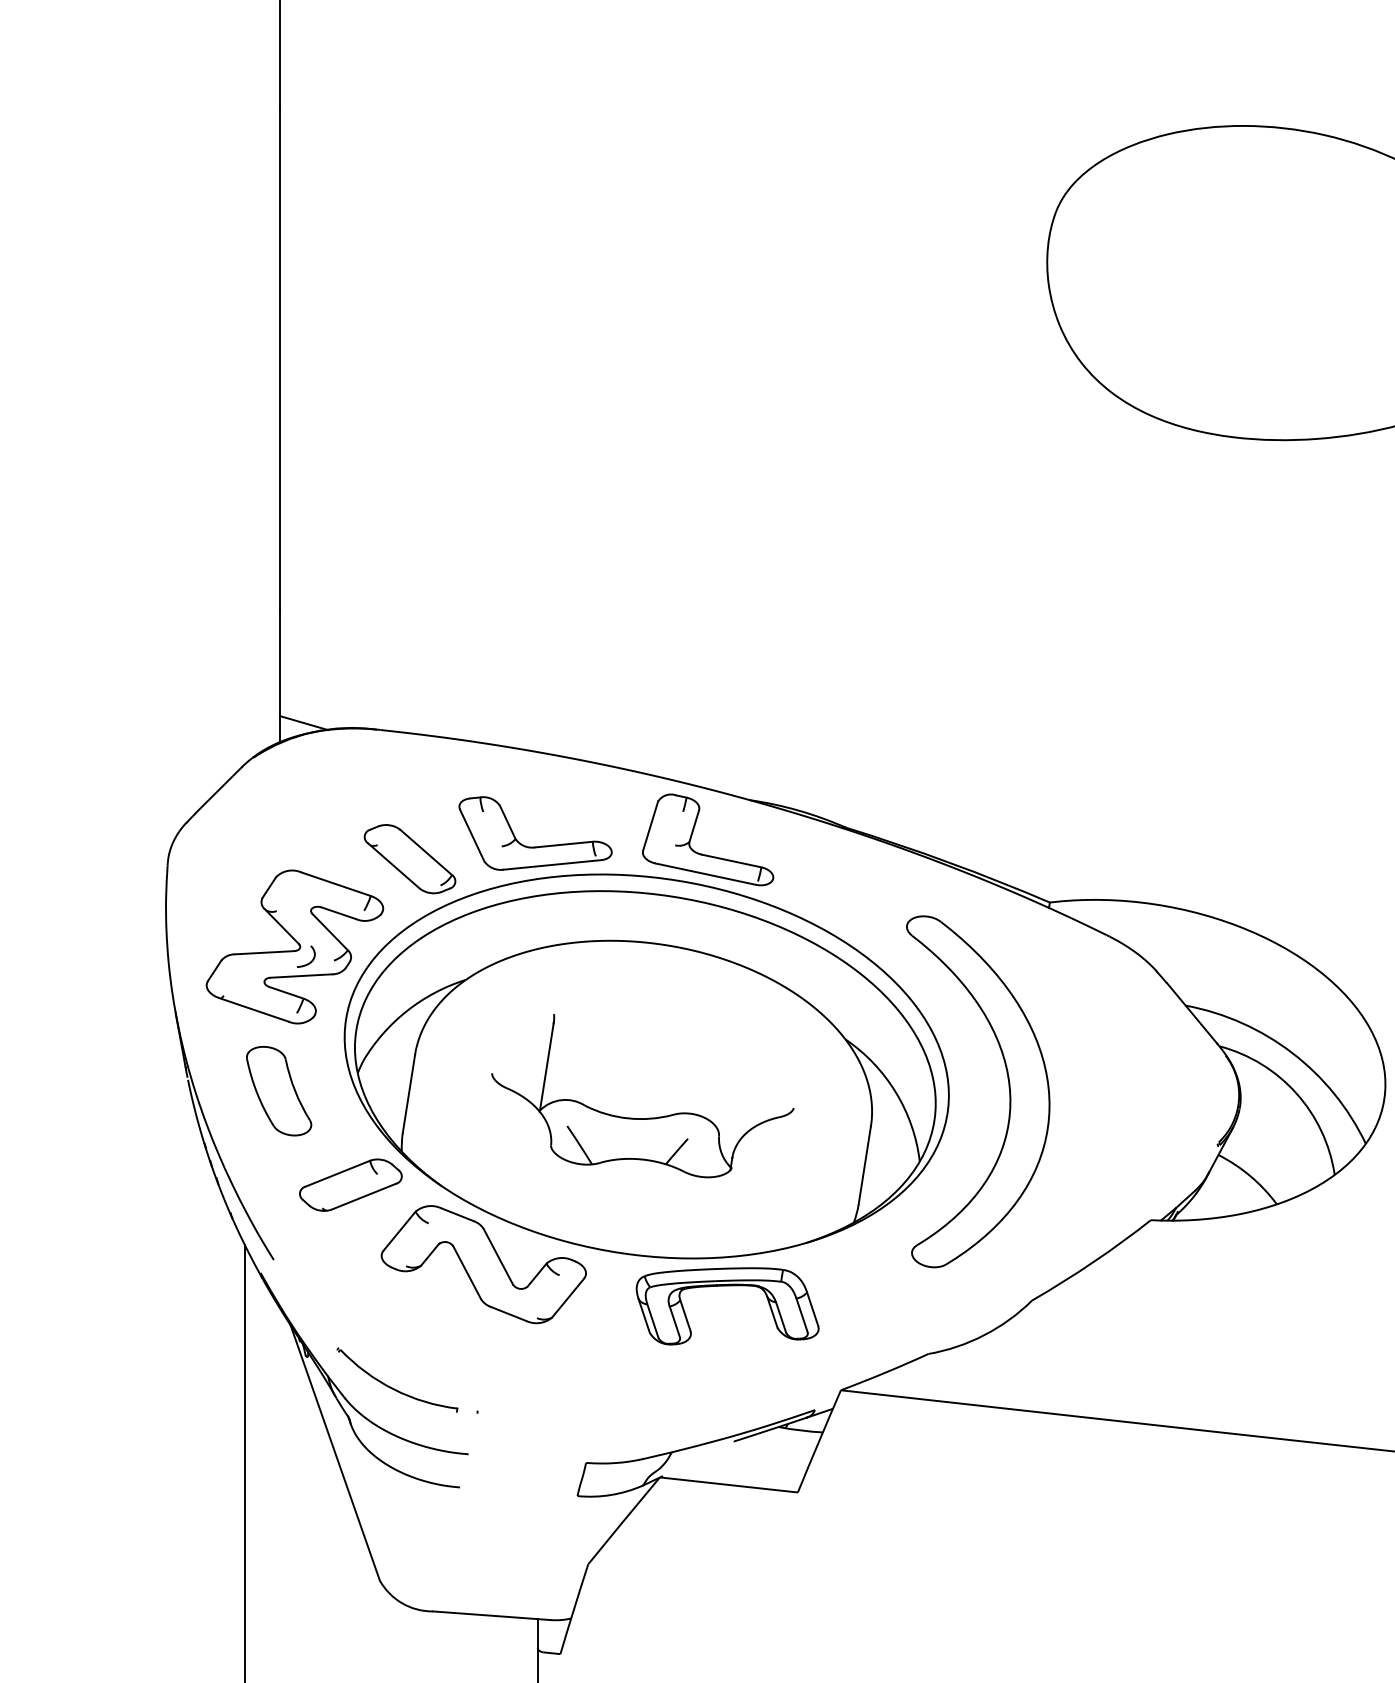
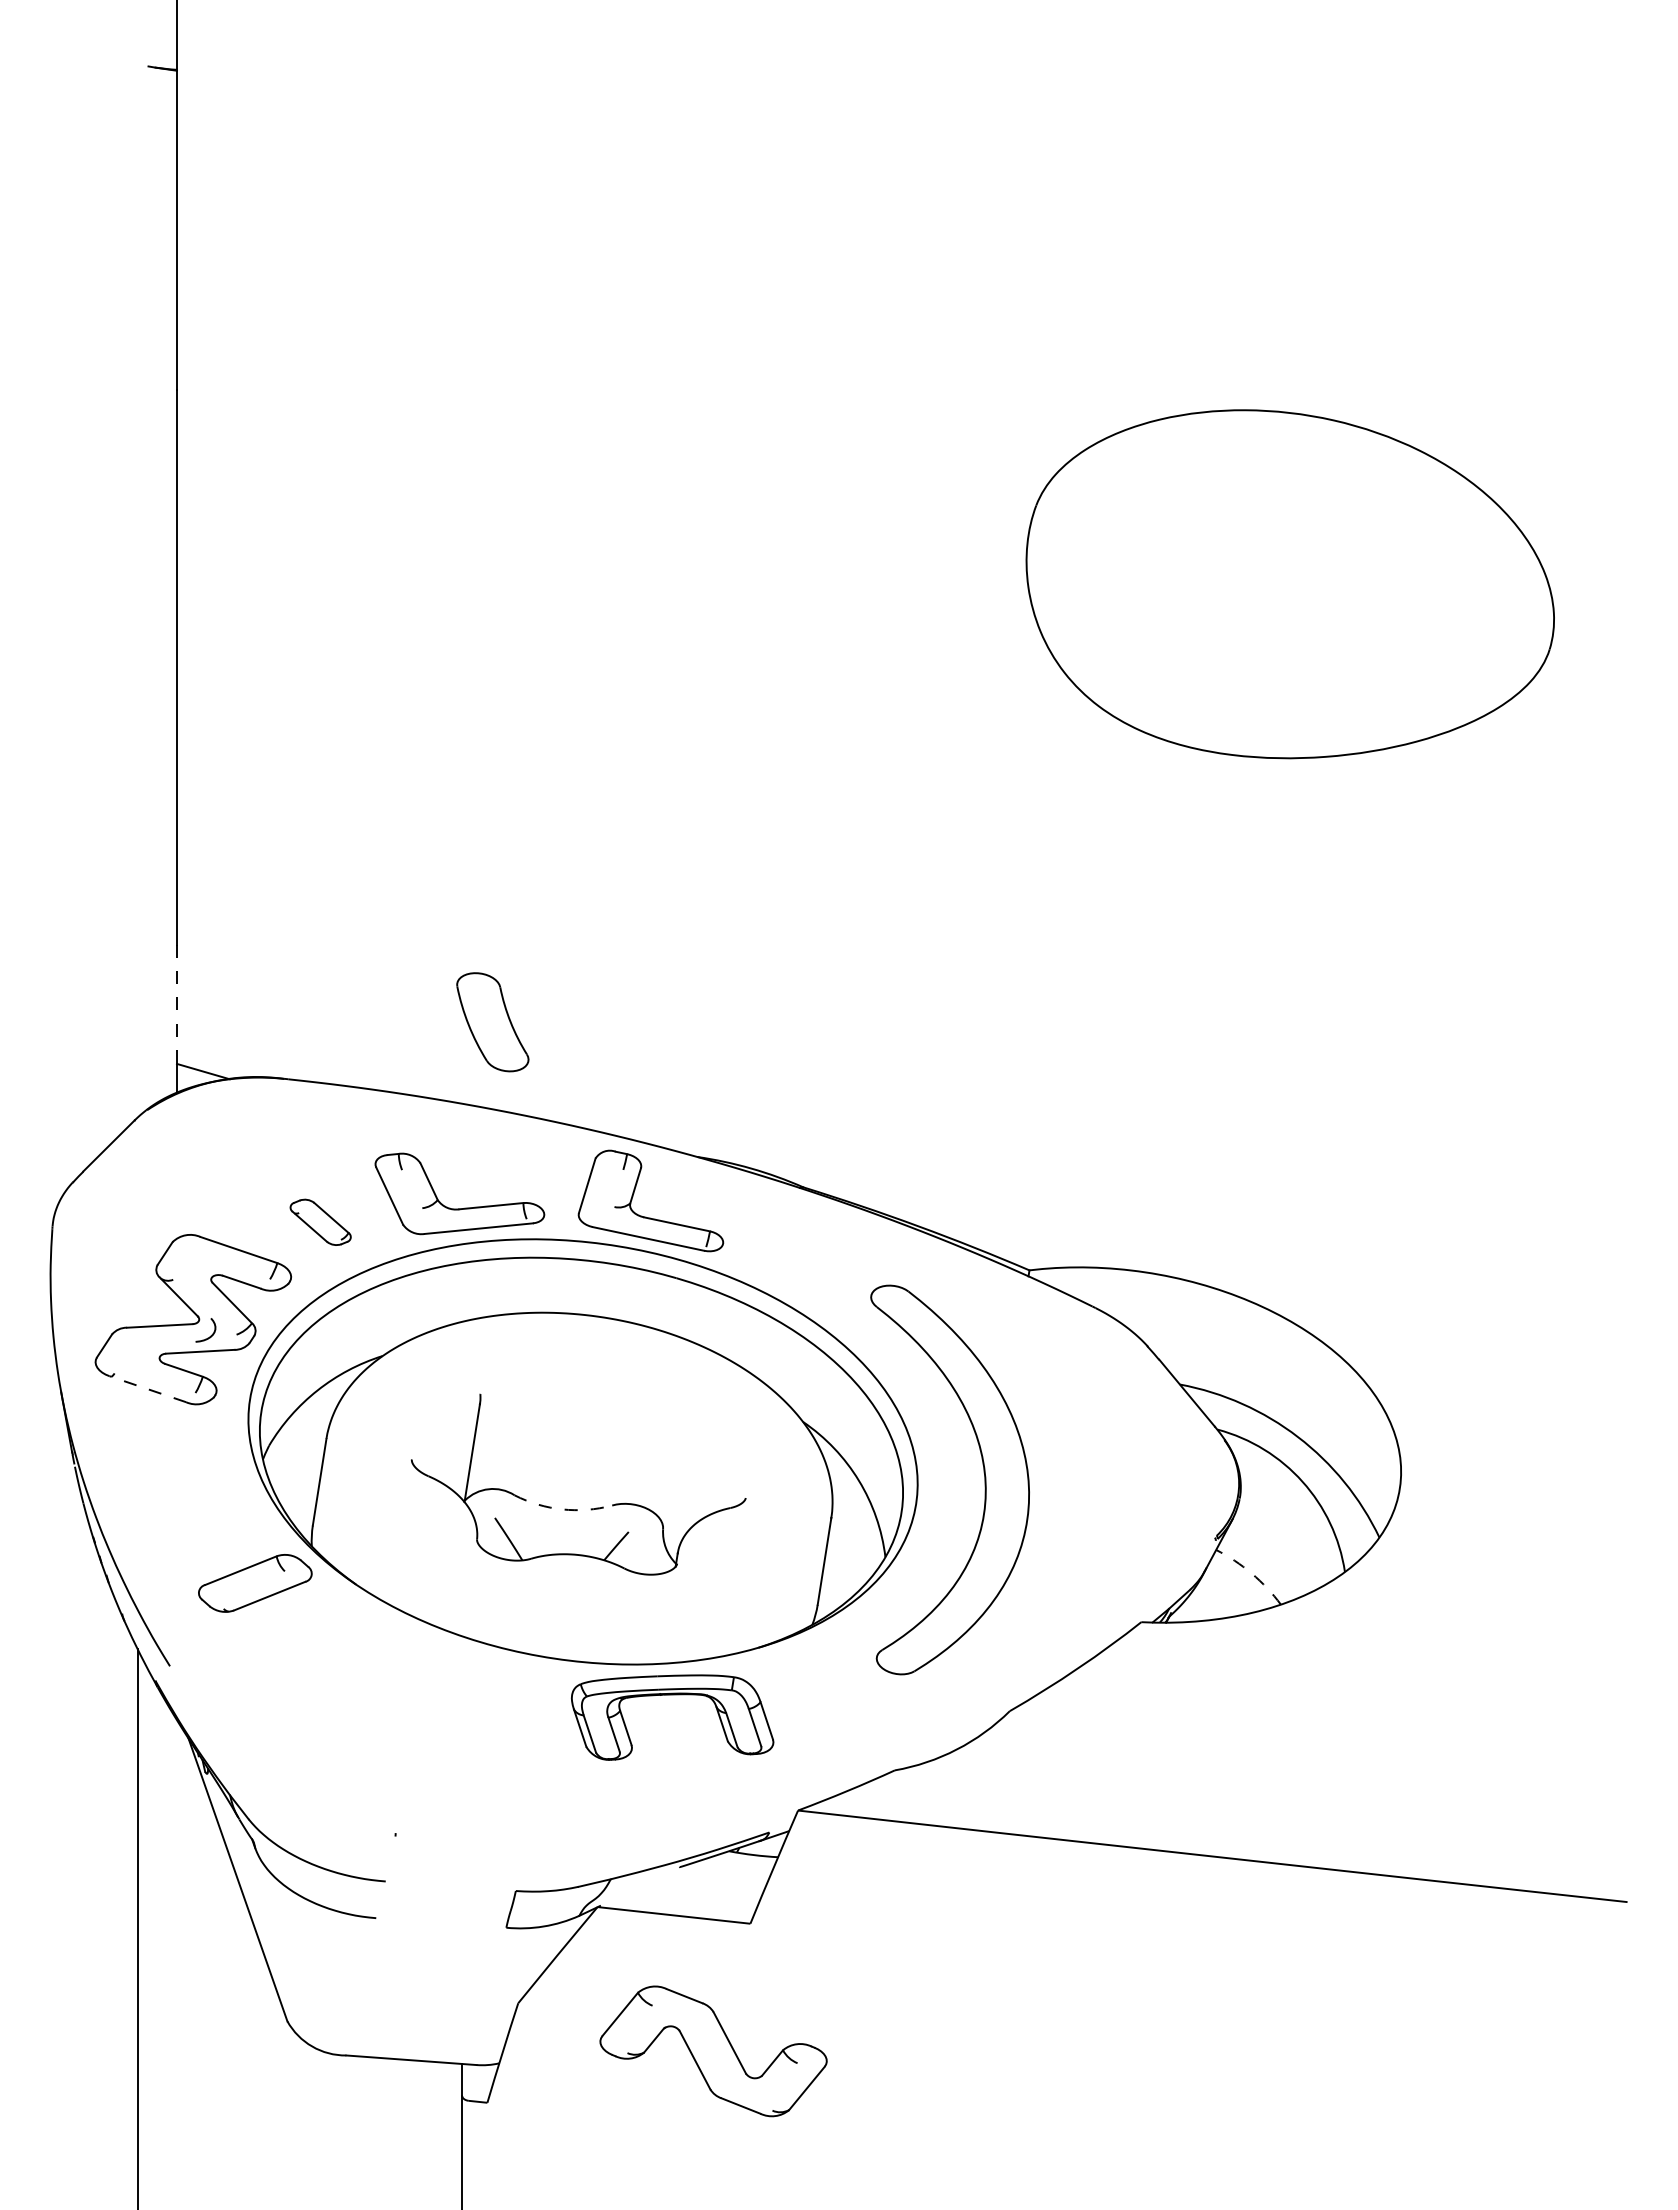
line: (279, 662) -> (176, 1004), solid -> dashed
part: (409, 859) -> (320, 1222), size x0.6
line: (253, 1010) -> (147, 1389), solid -> dashed
part: (278, 1091) -> (492, 1022), moved
arc: (628, 1118) -> (562, 1509), solid -> dashed
arc: (1250, 1176) -> (1251, 1573), solid -> dashed
part: (483, 1264) -> (713, 2051), moved
part: (392, 1387) -> (301, 1807), removed

